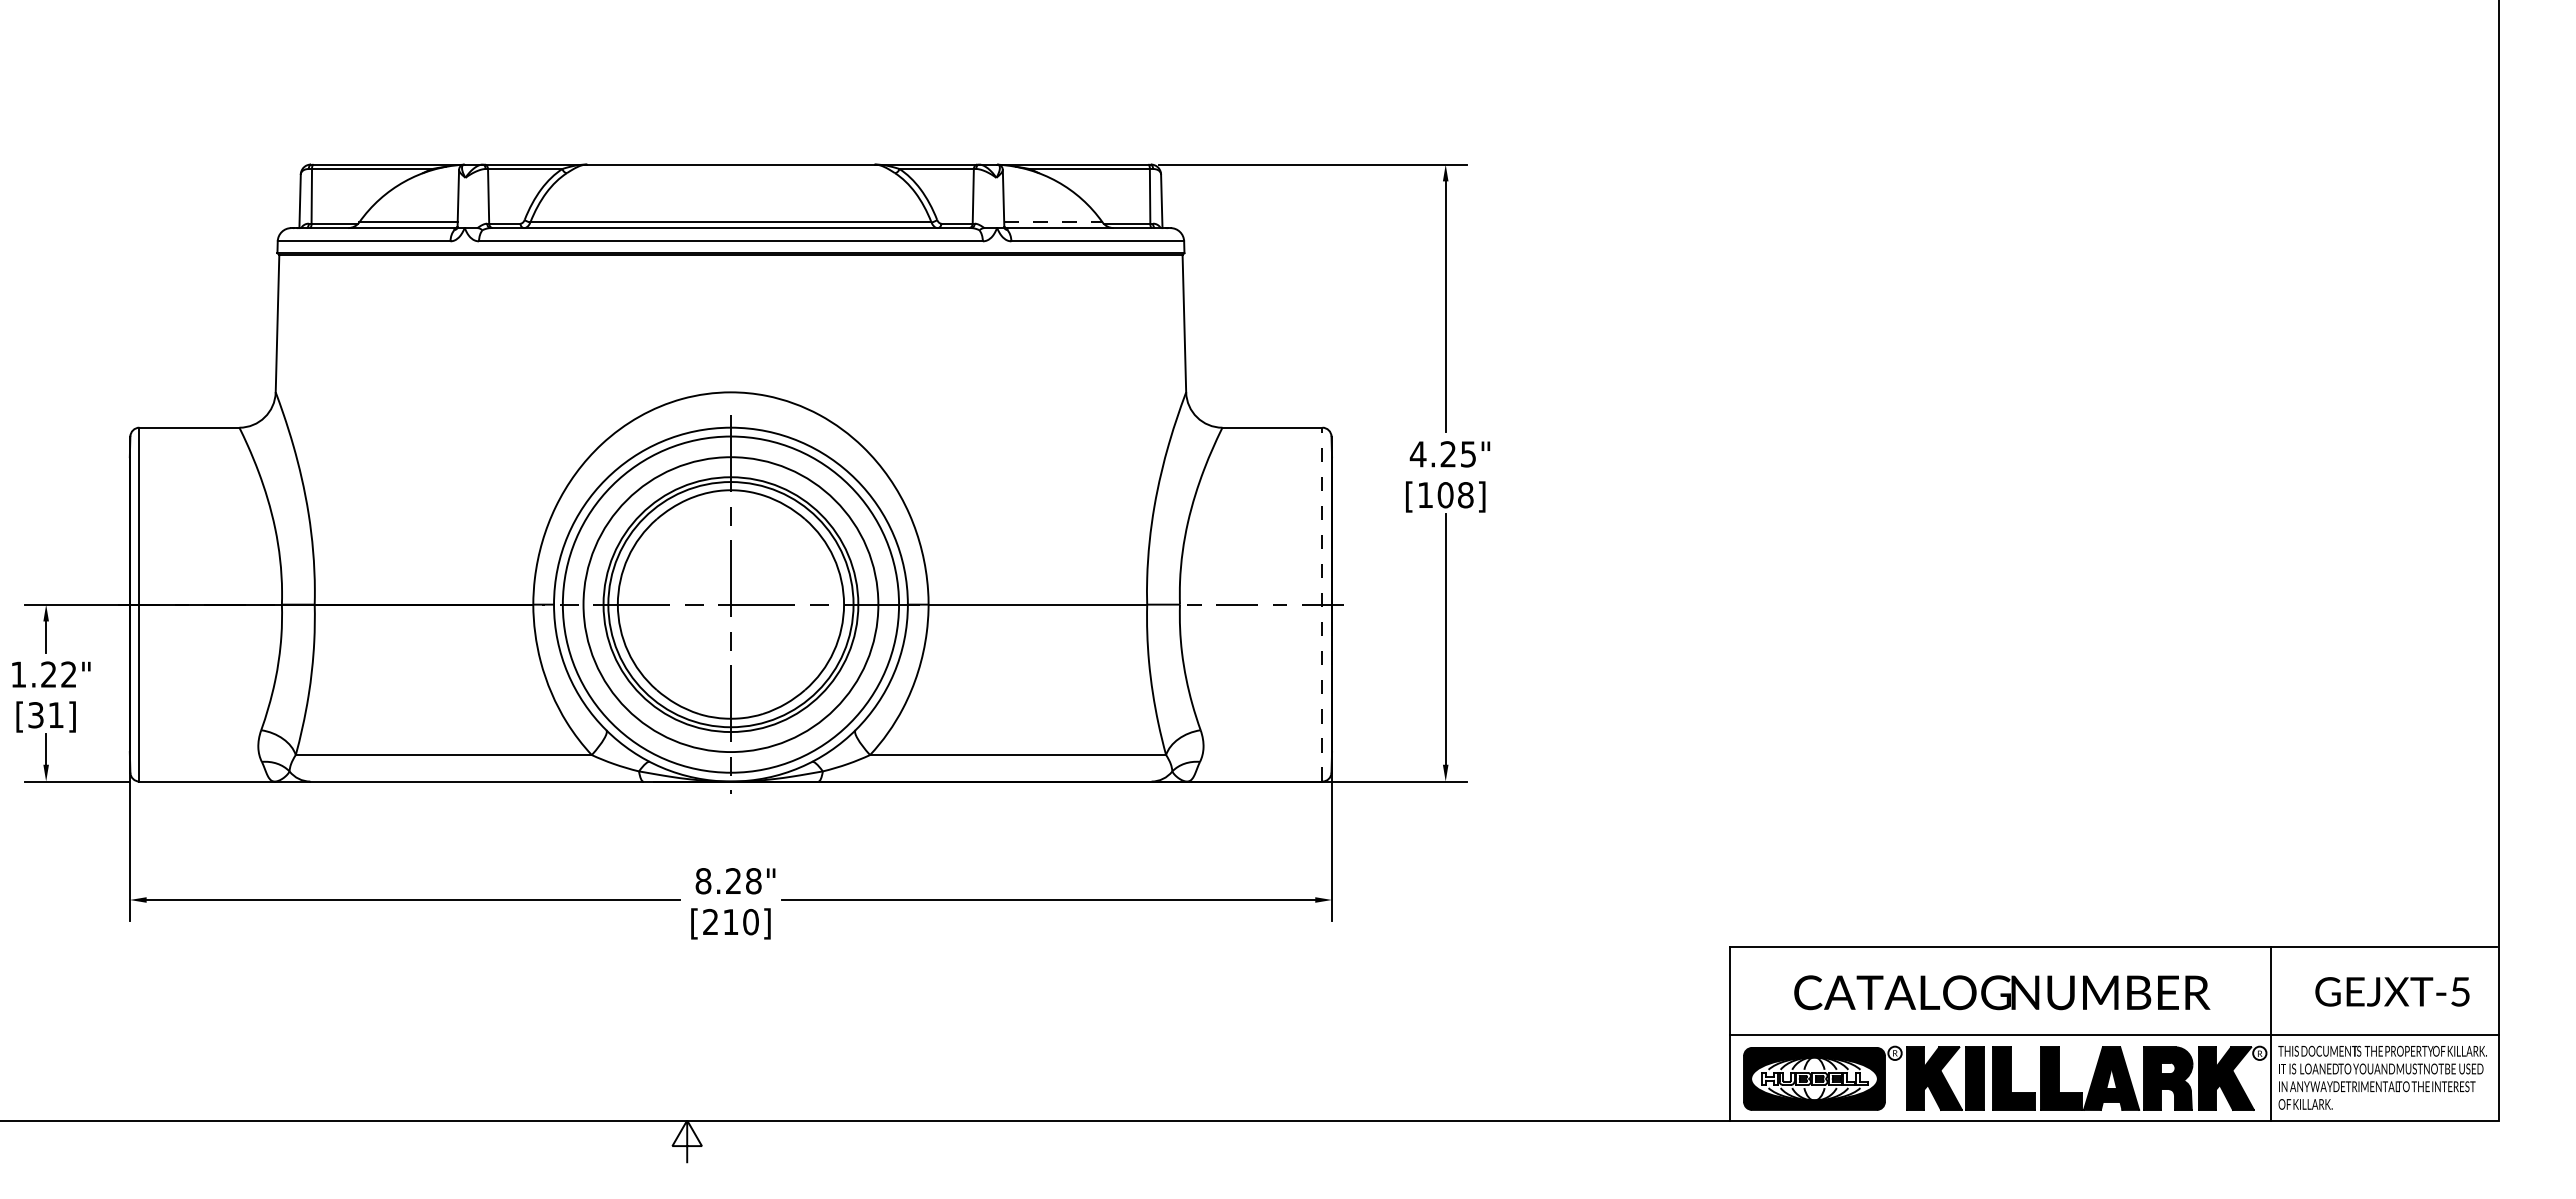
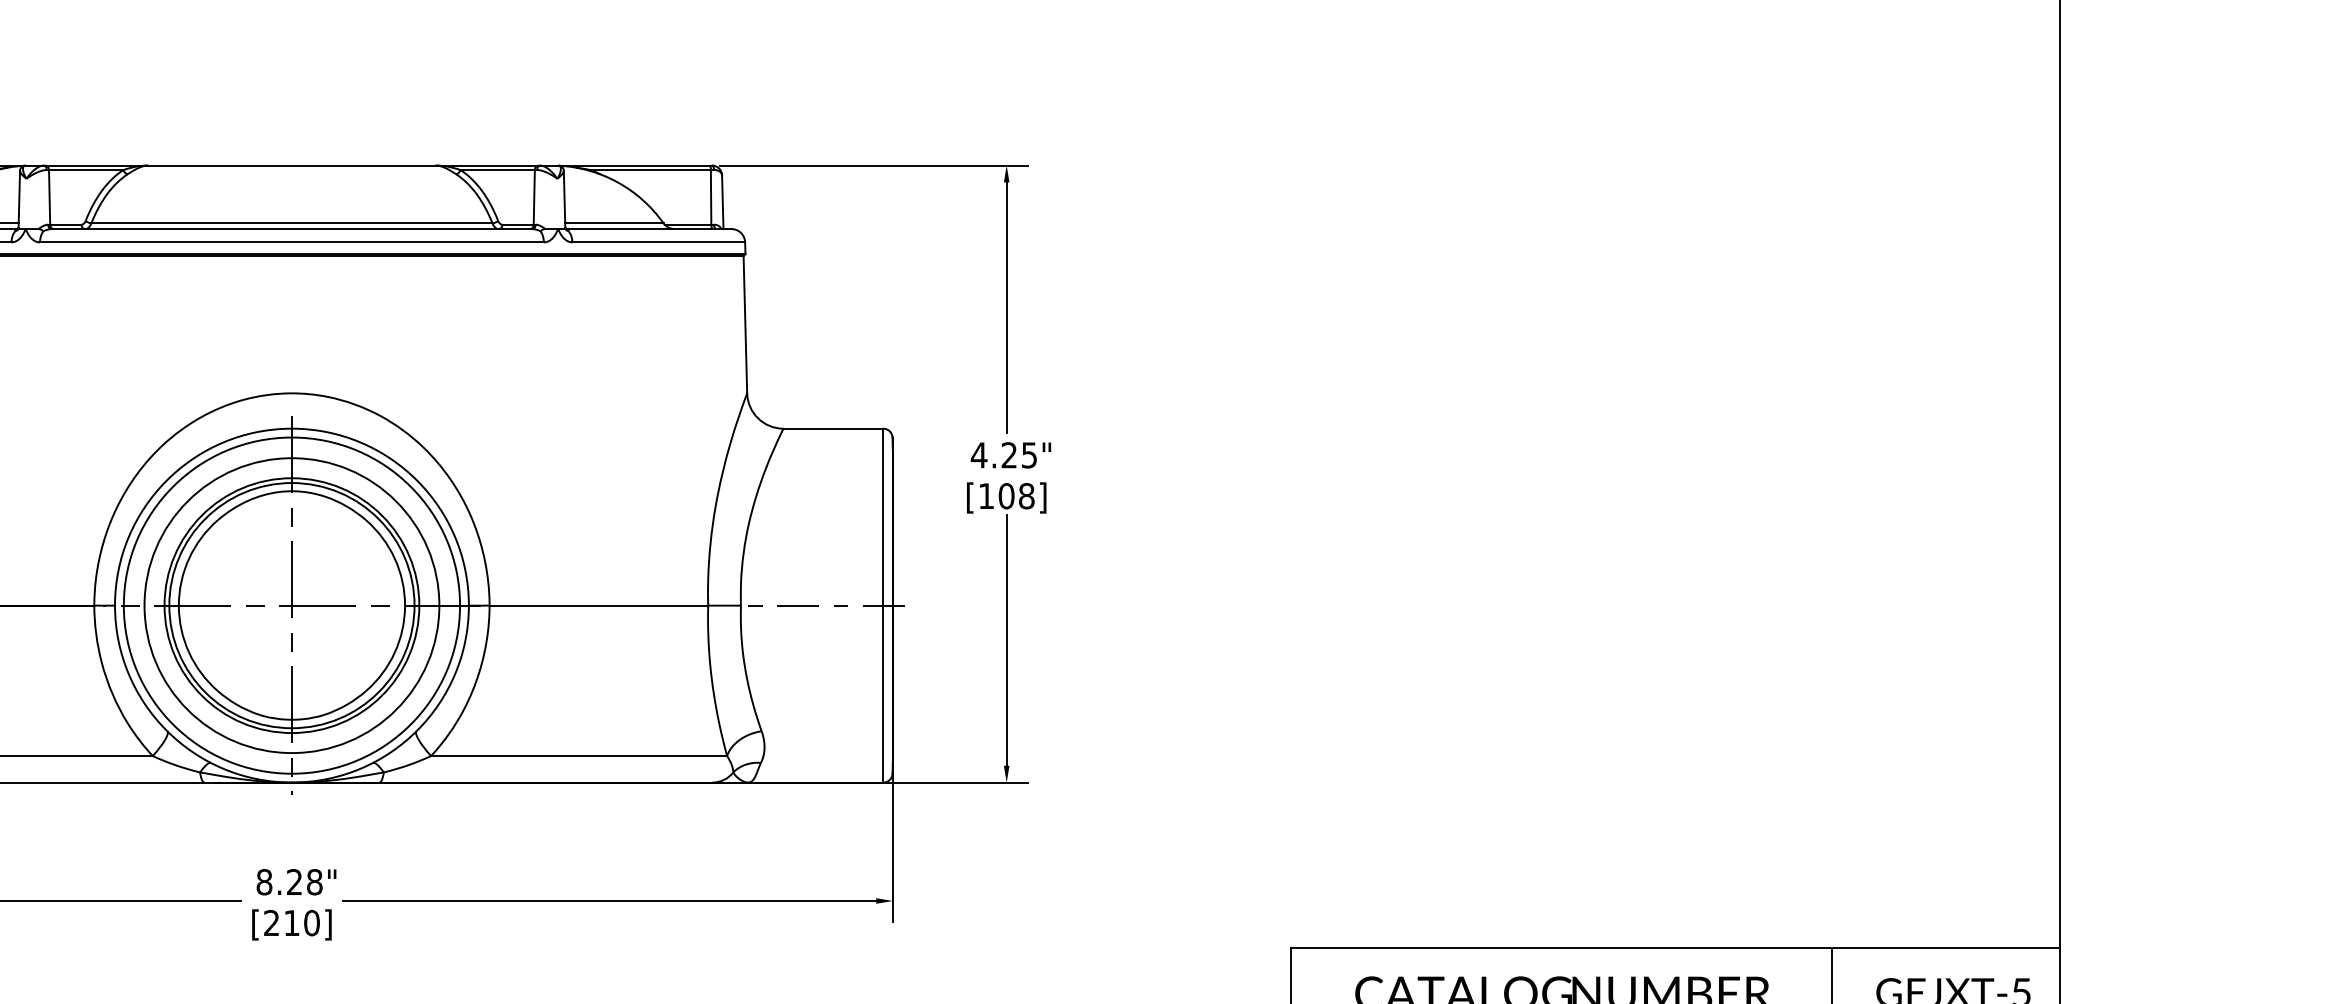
line: (1053, 222) -> (614, 223), dashed -> solid
line: (1322, 604) -> (883, 605), dashed -> solid

